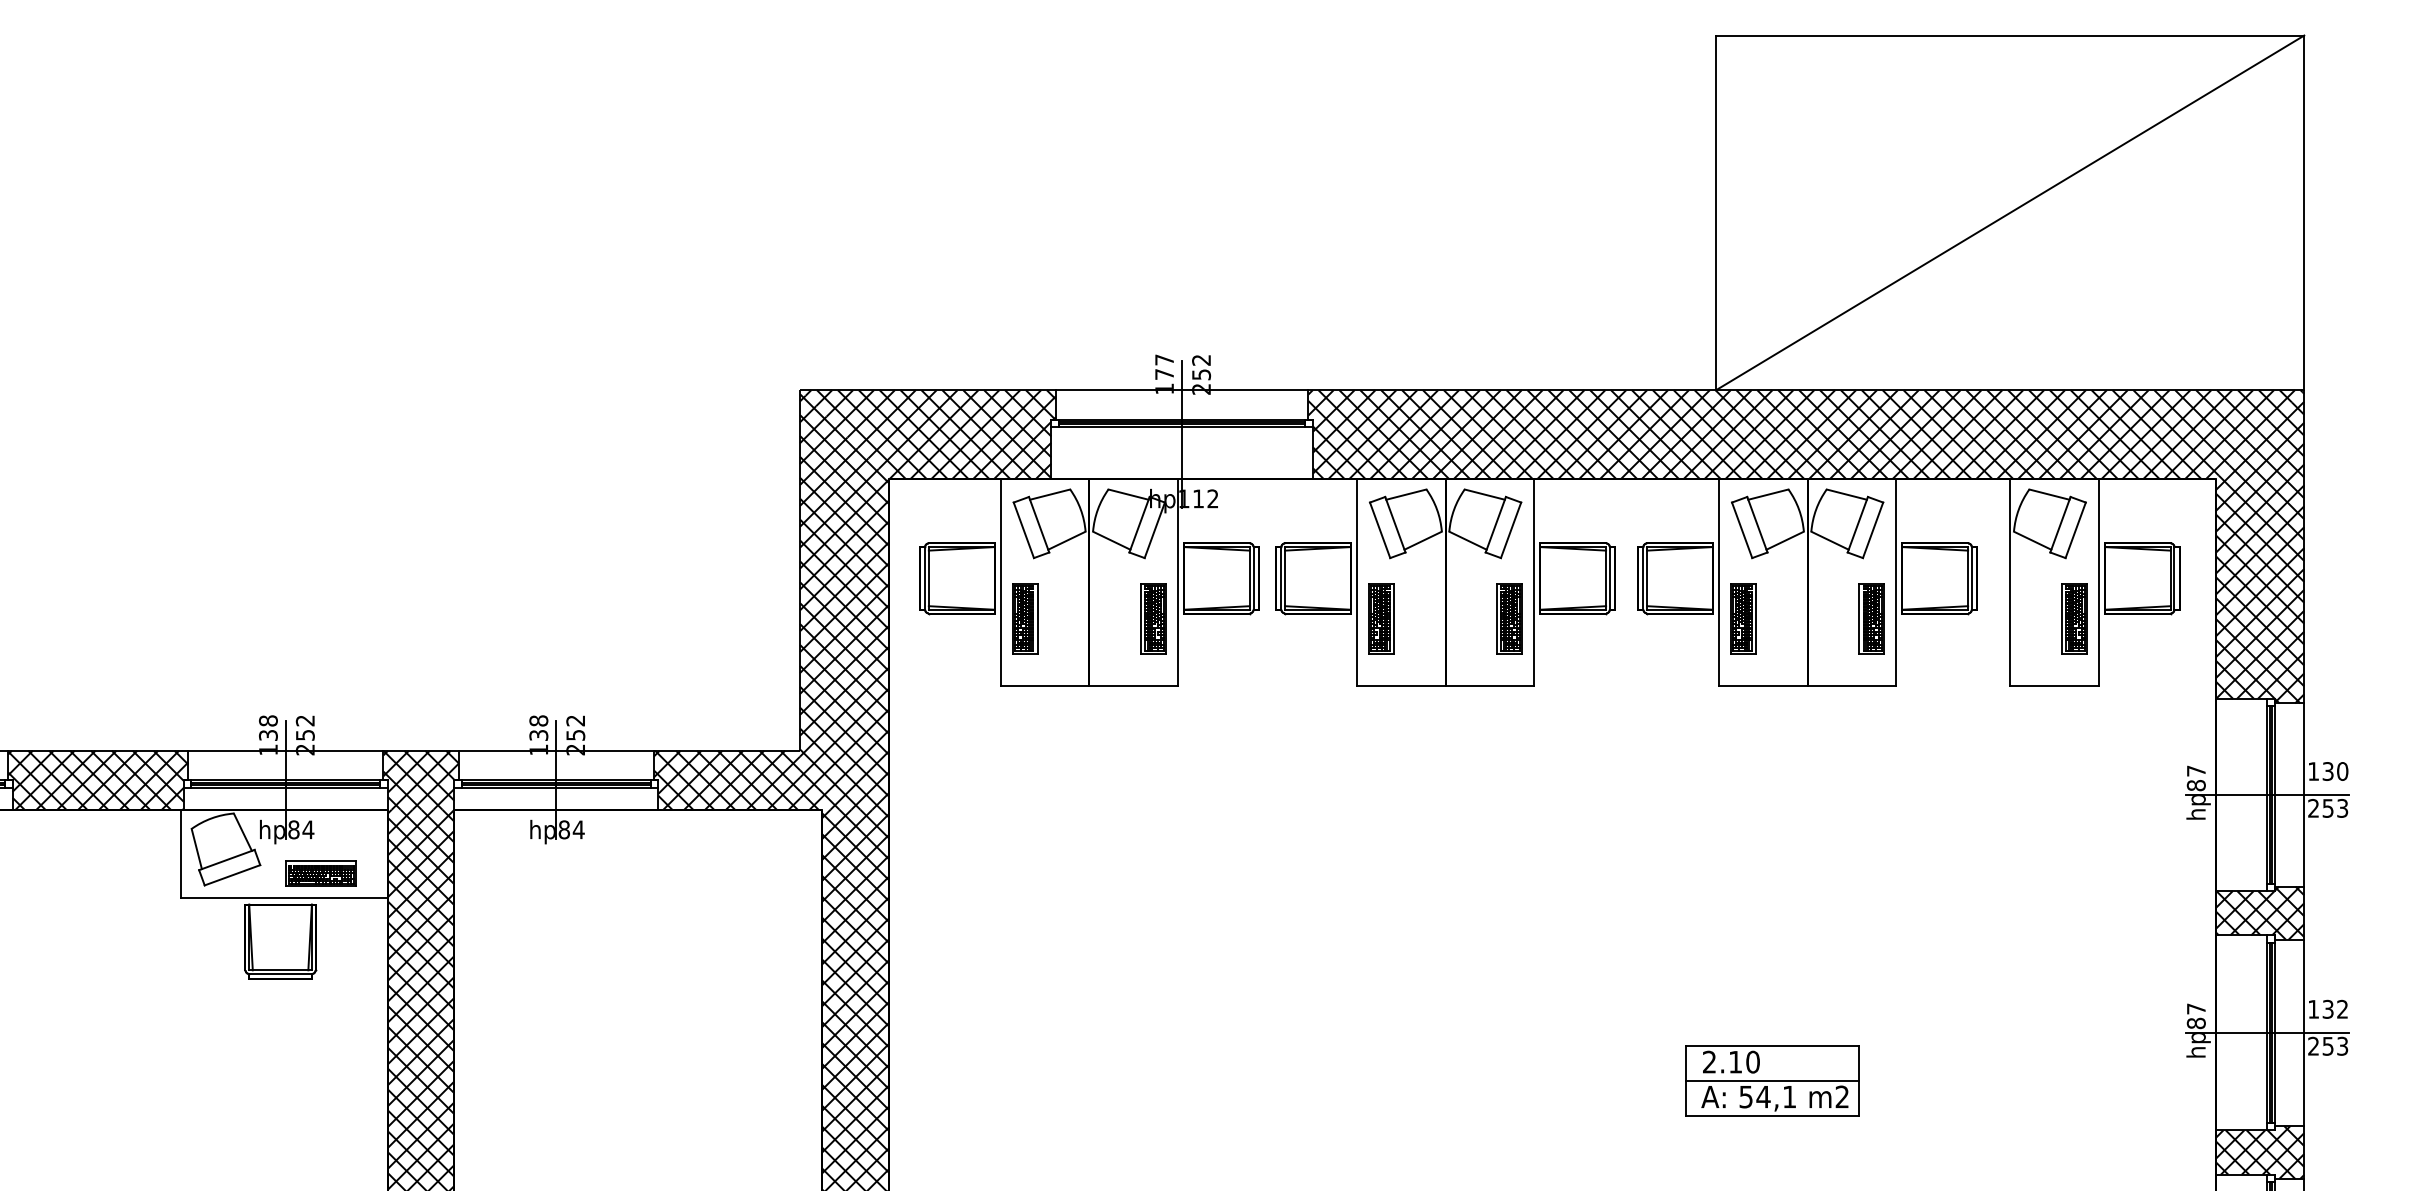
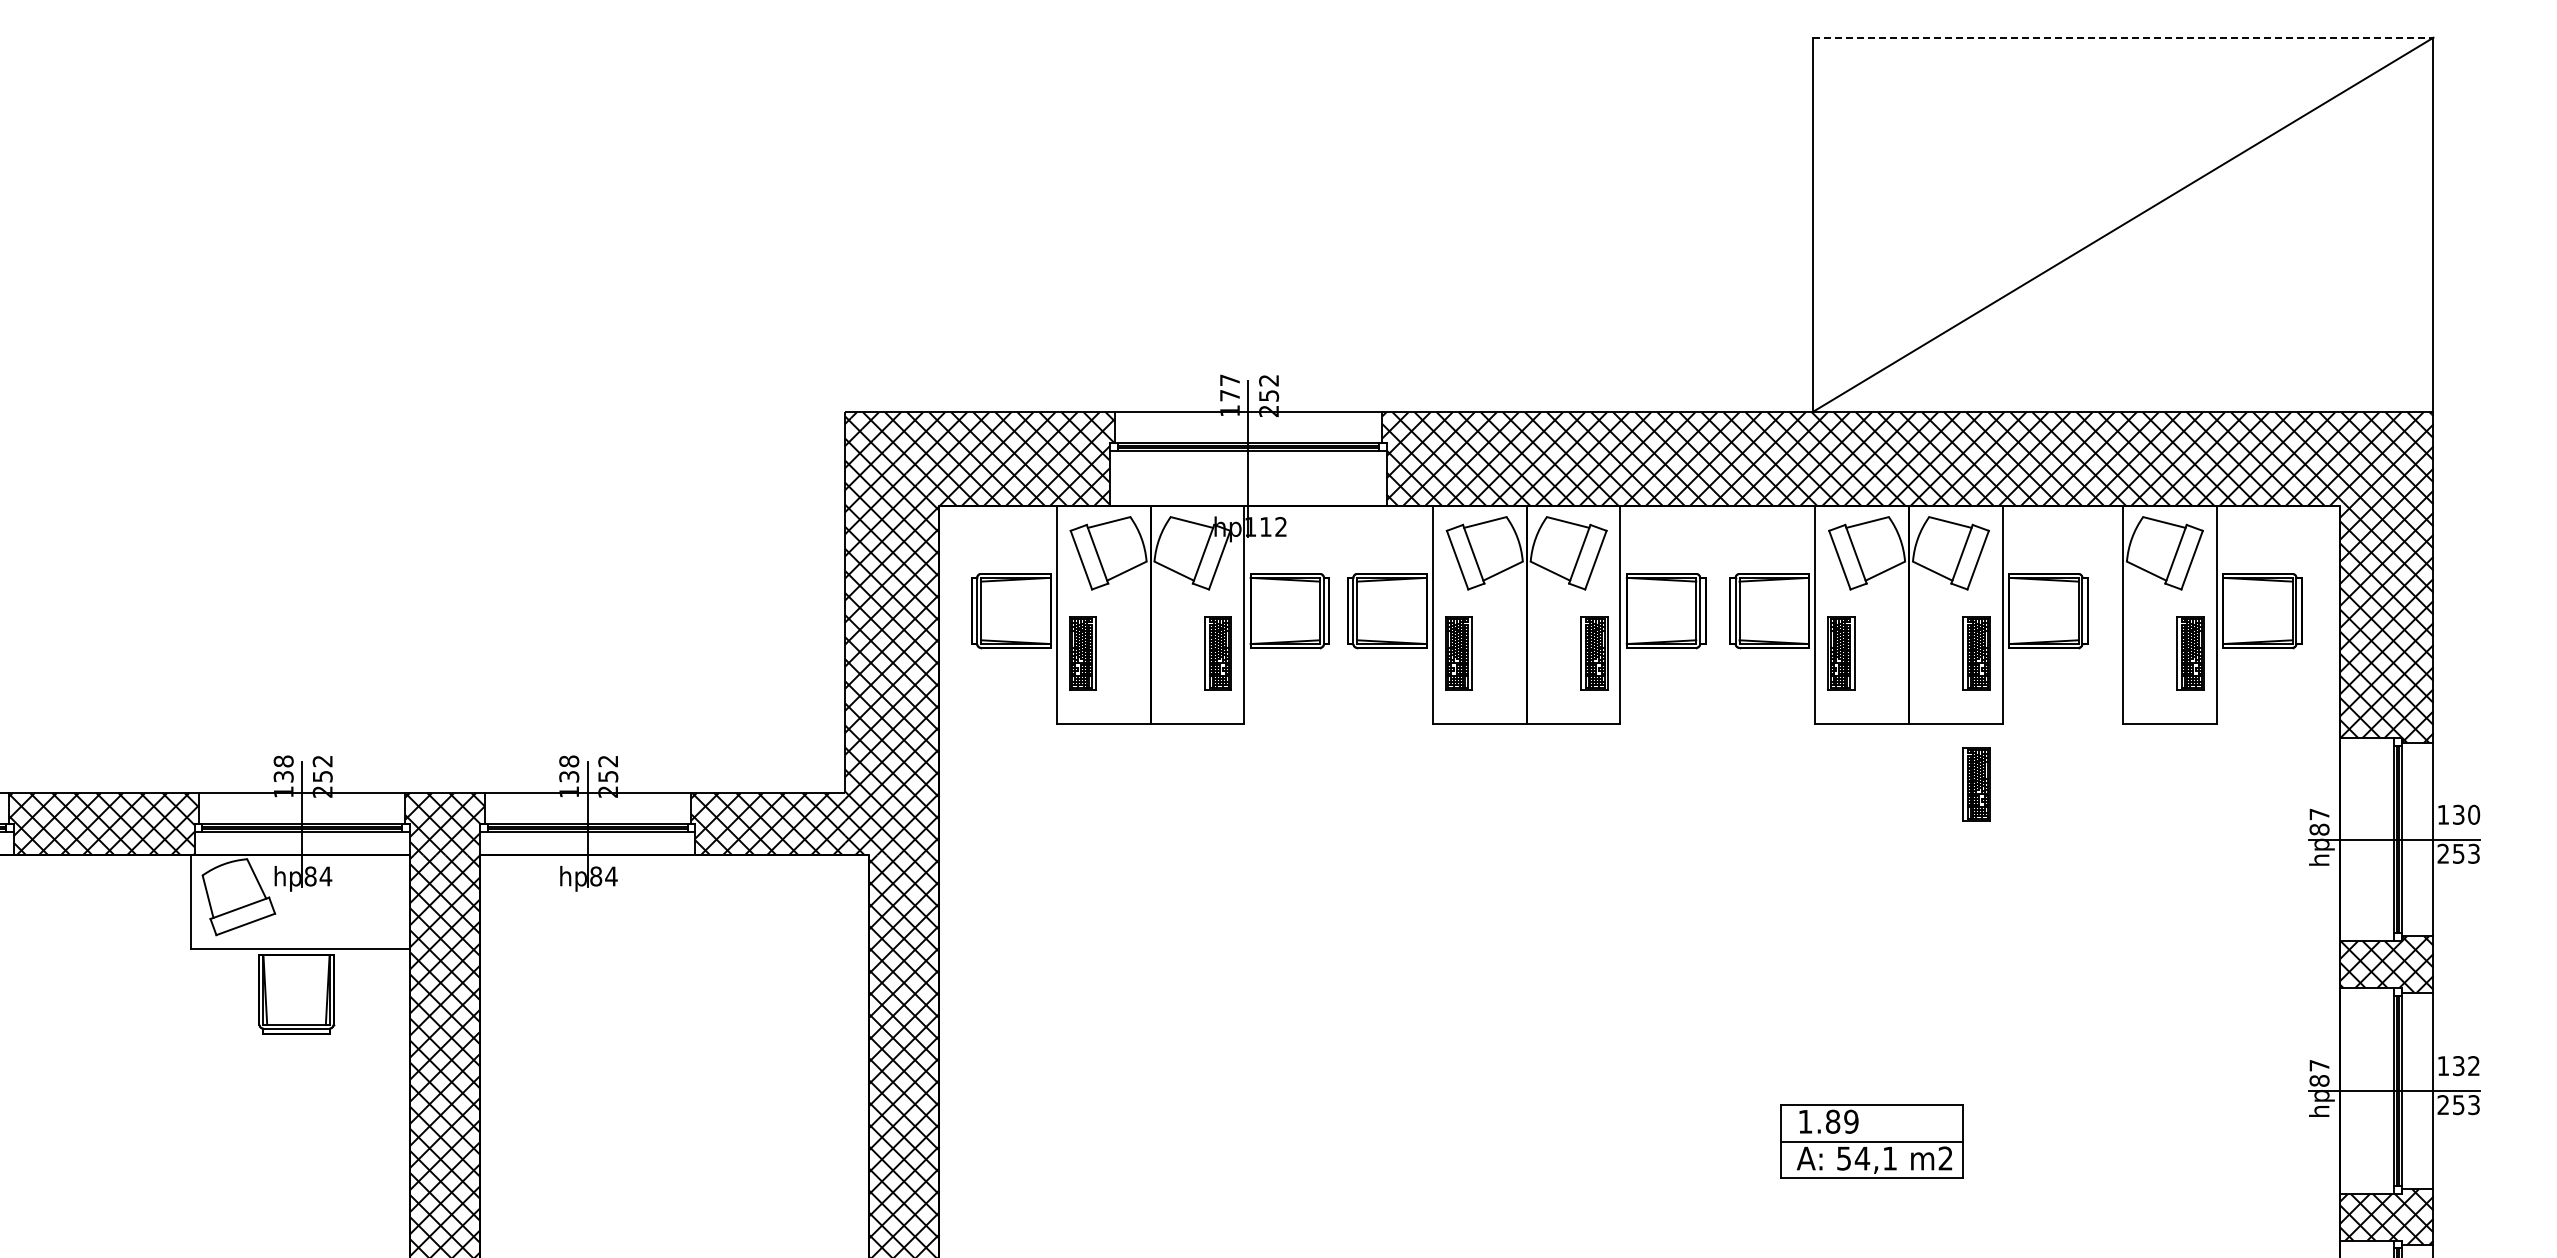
line: (2010, 35) -> (2123, 37), solid -> dashed
part: (1871, 742) -> (1976, 784), added
part: (321, 873) -> (339, 922), removed
text: (1731, 1061) -> (1828, 1121), 2.10 -> 1.89

